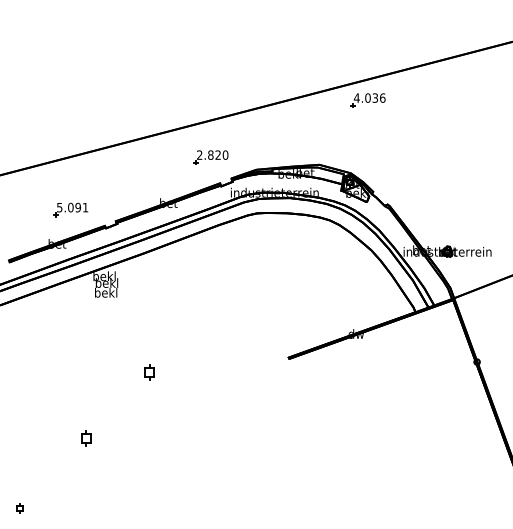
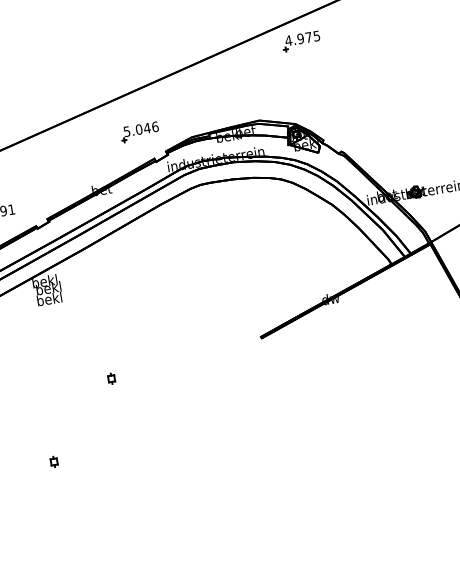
text: (375, 97) -> (308, 36), 4.036 -> 4.975
text: (212, 154) -> (140, 128), 2.820 -> 5.046
part: (149, 372) -> (111, 378), size x0.62
part: (85, 438) -> (53, 462), size x0.62

